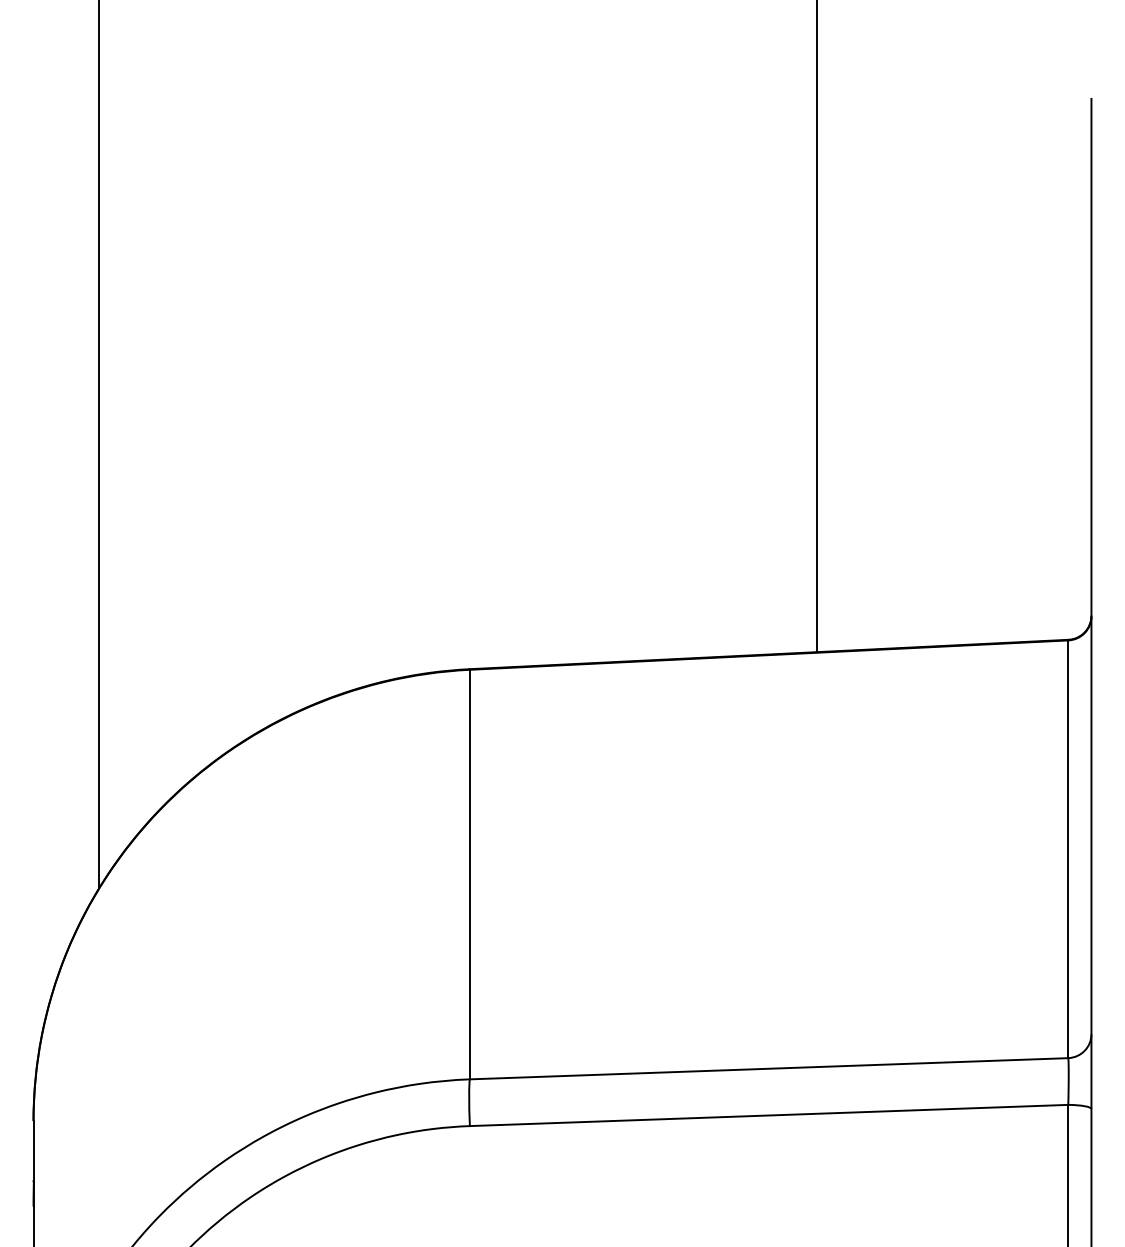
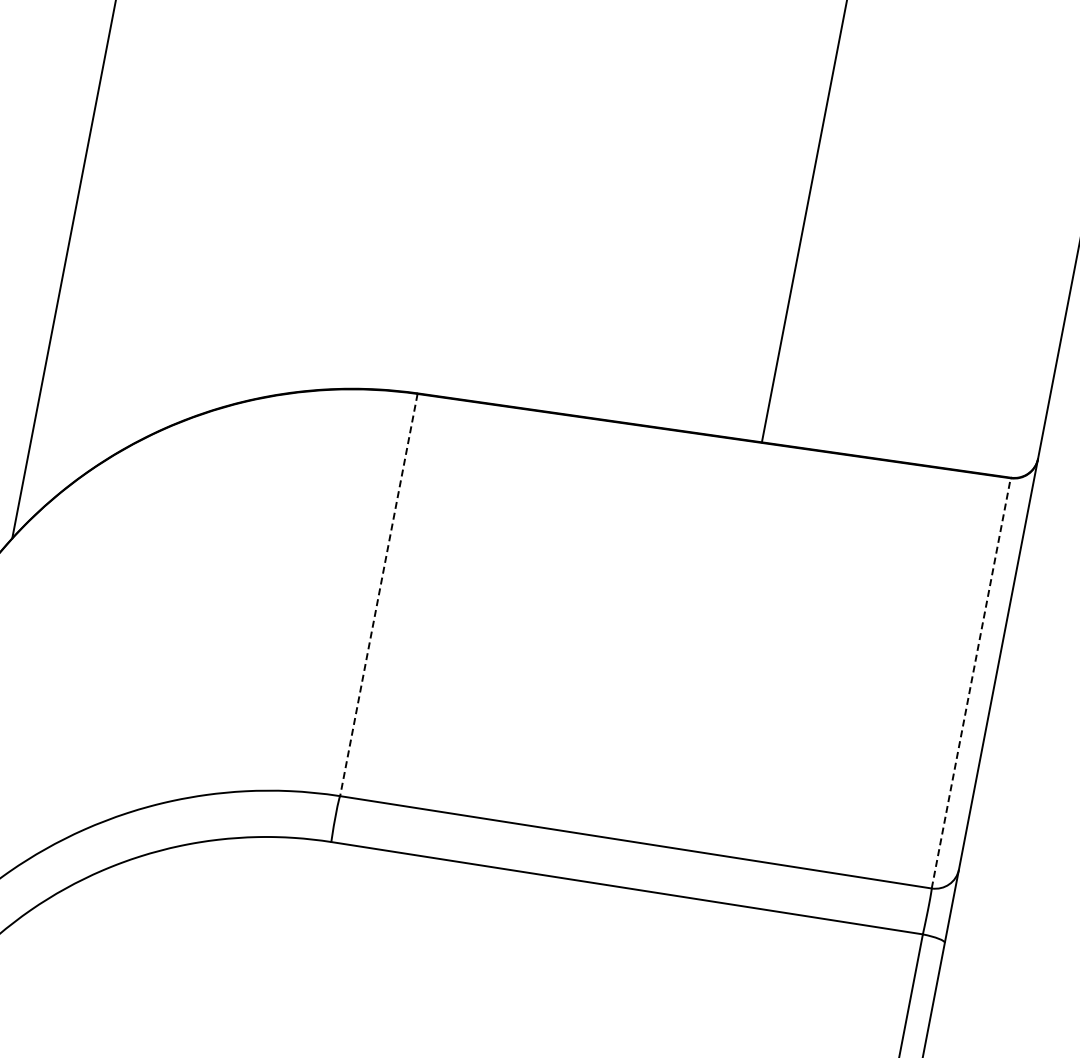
line: (1068, 849) -> (971, 683), solid -> dashed
line: (469, 874) -> (378, 594), solid -> dashed

